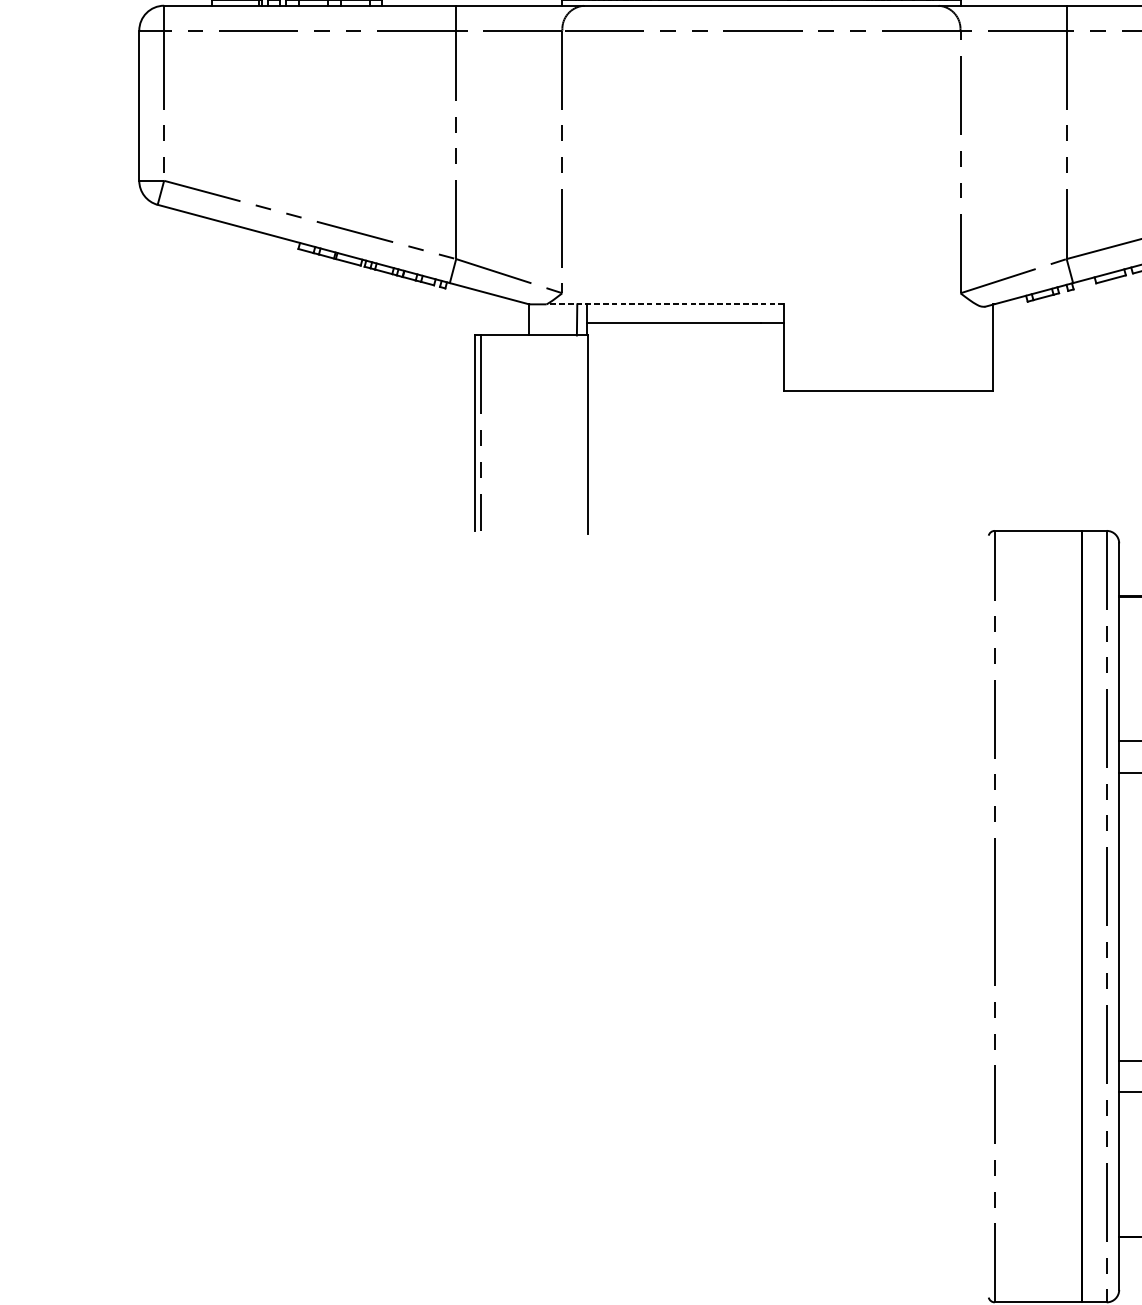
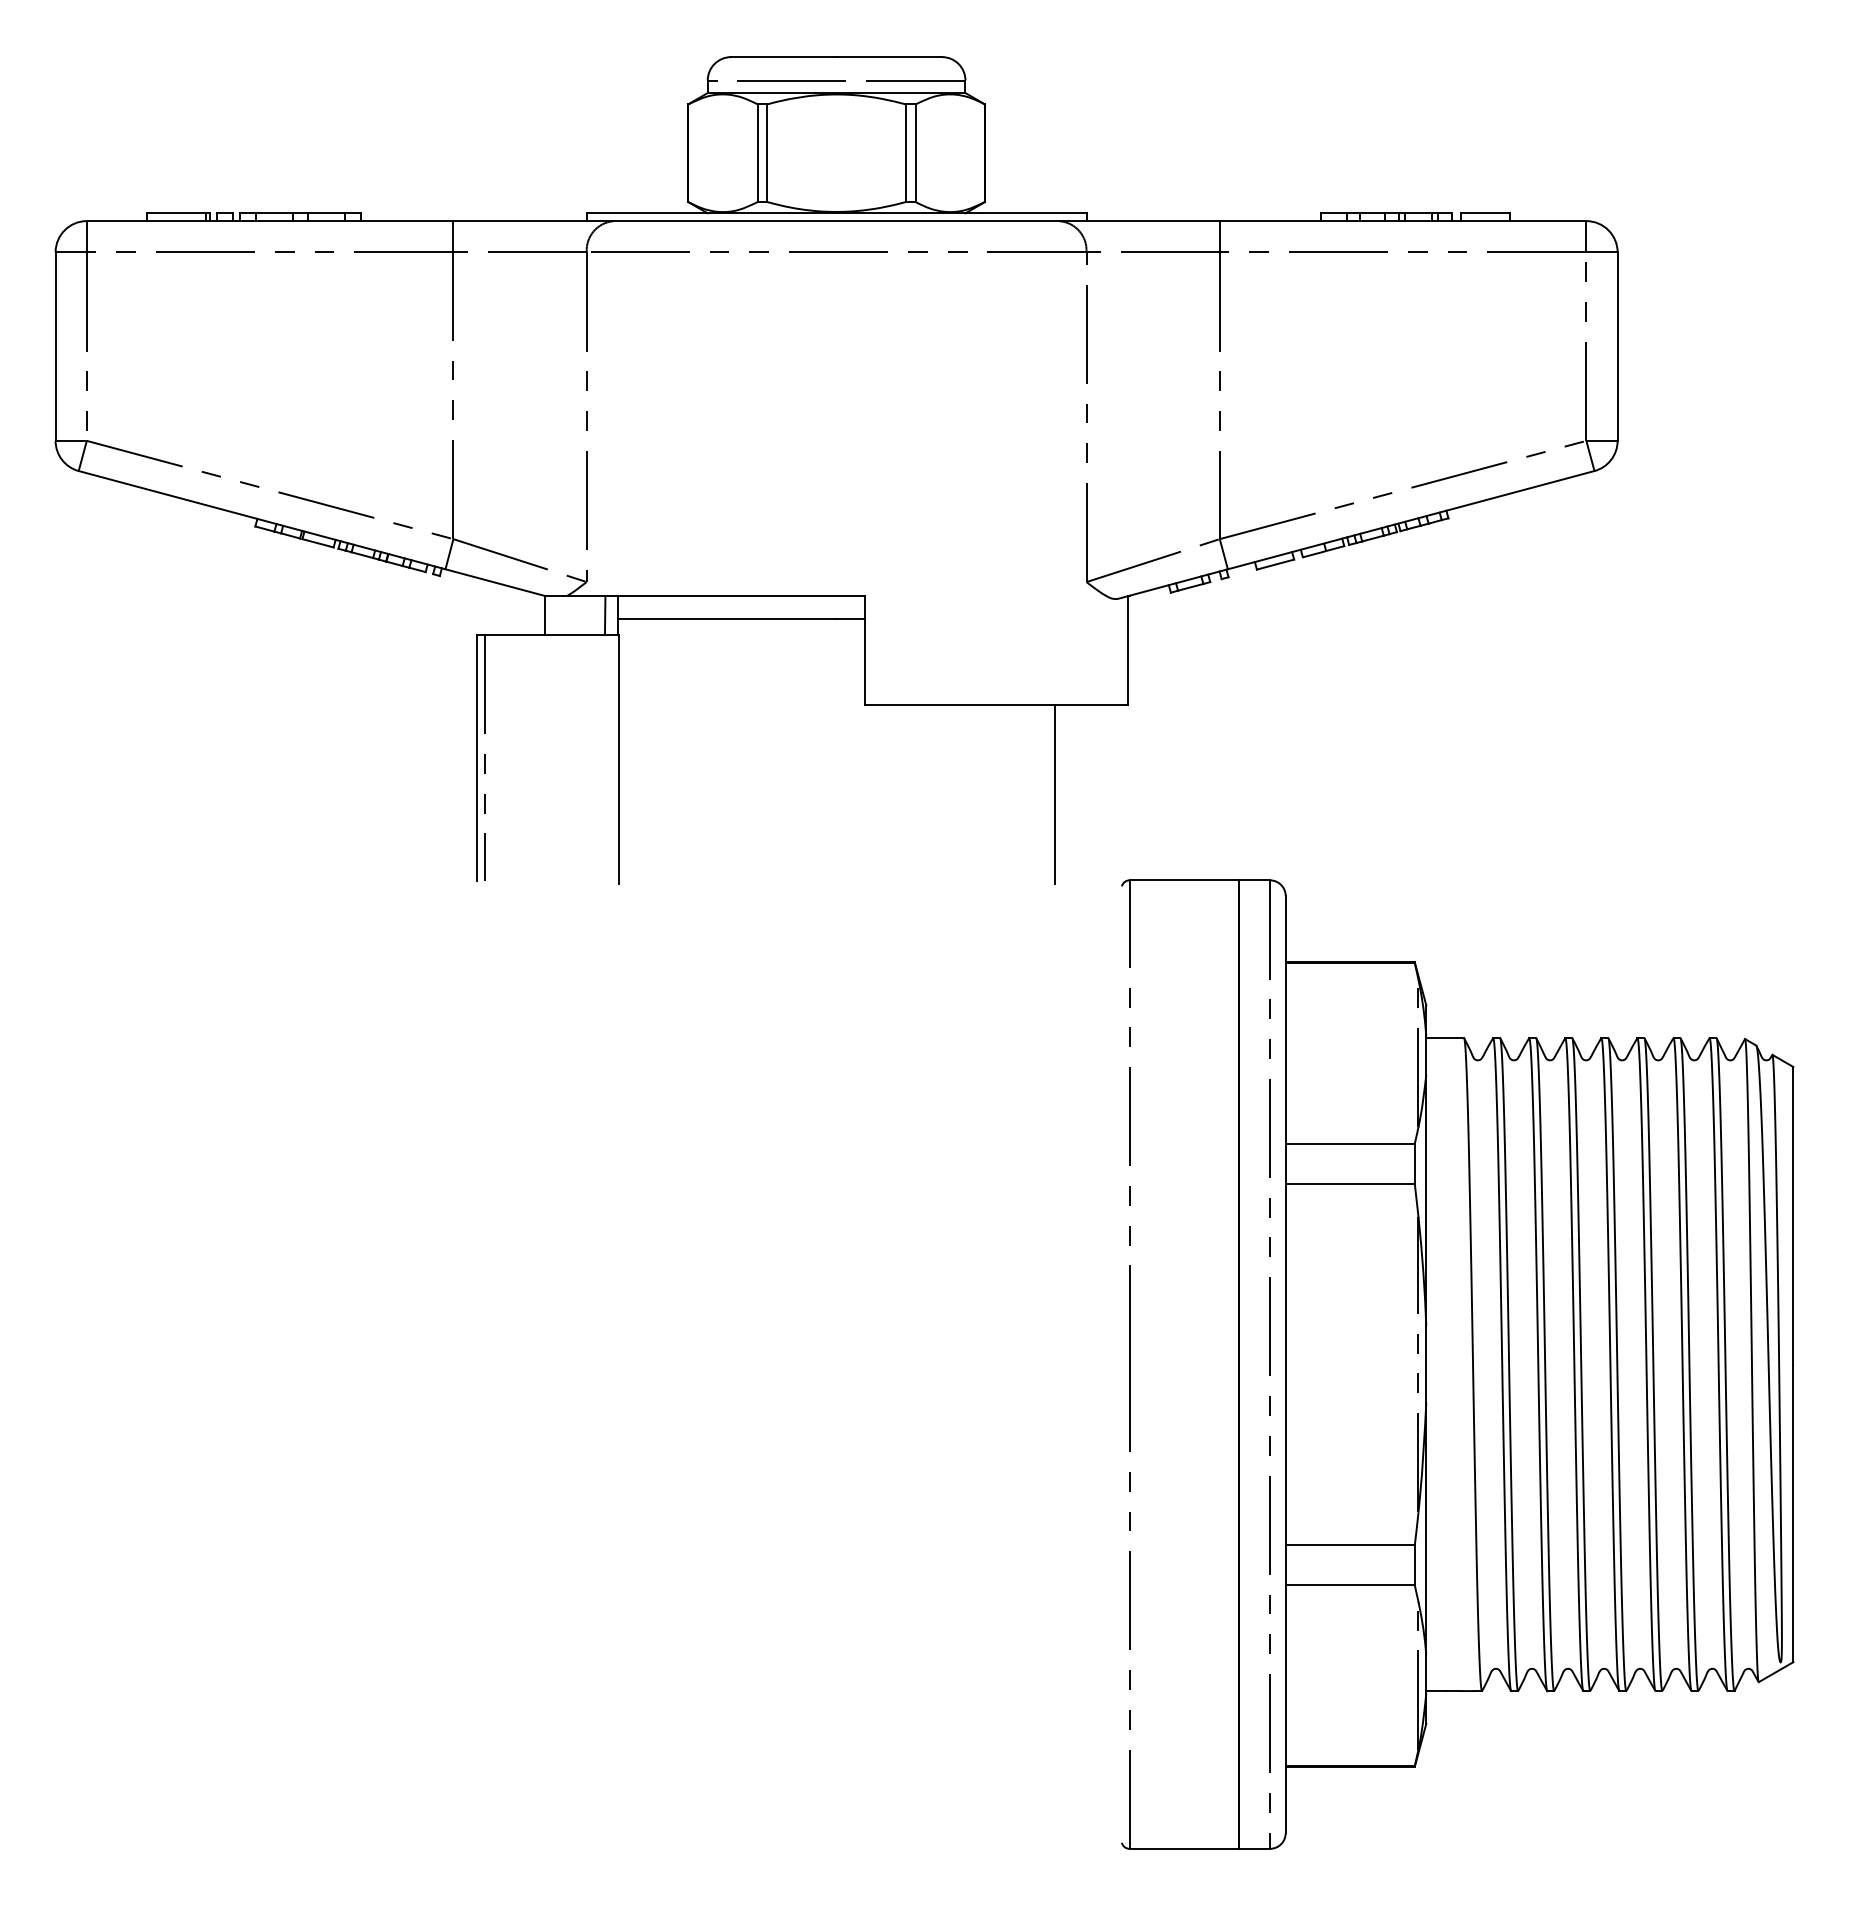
line: (664, 304) -> (715, 596), dashed -> solid
line: (935, 462) -> (1055, 794), added

